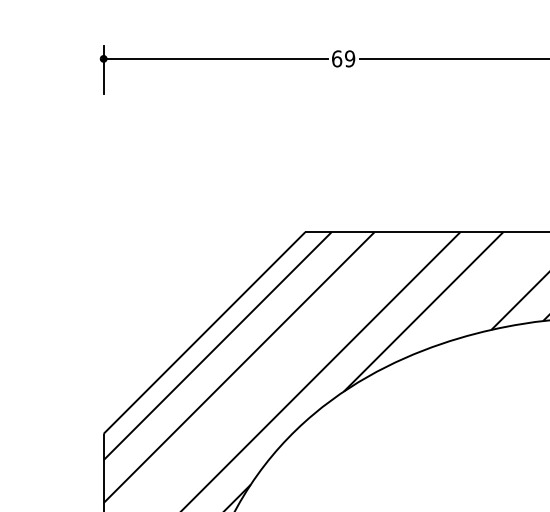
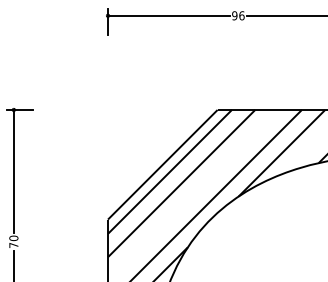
text: (343, 58) -> (238, 15), 69 -> 96

